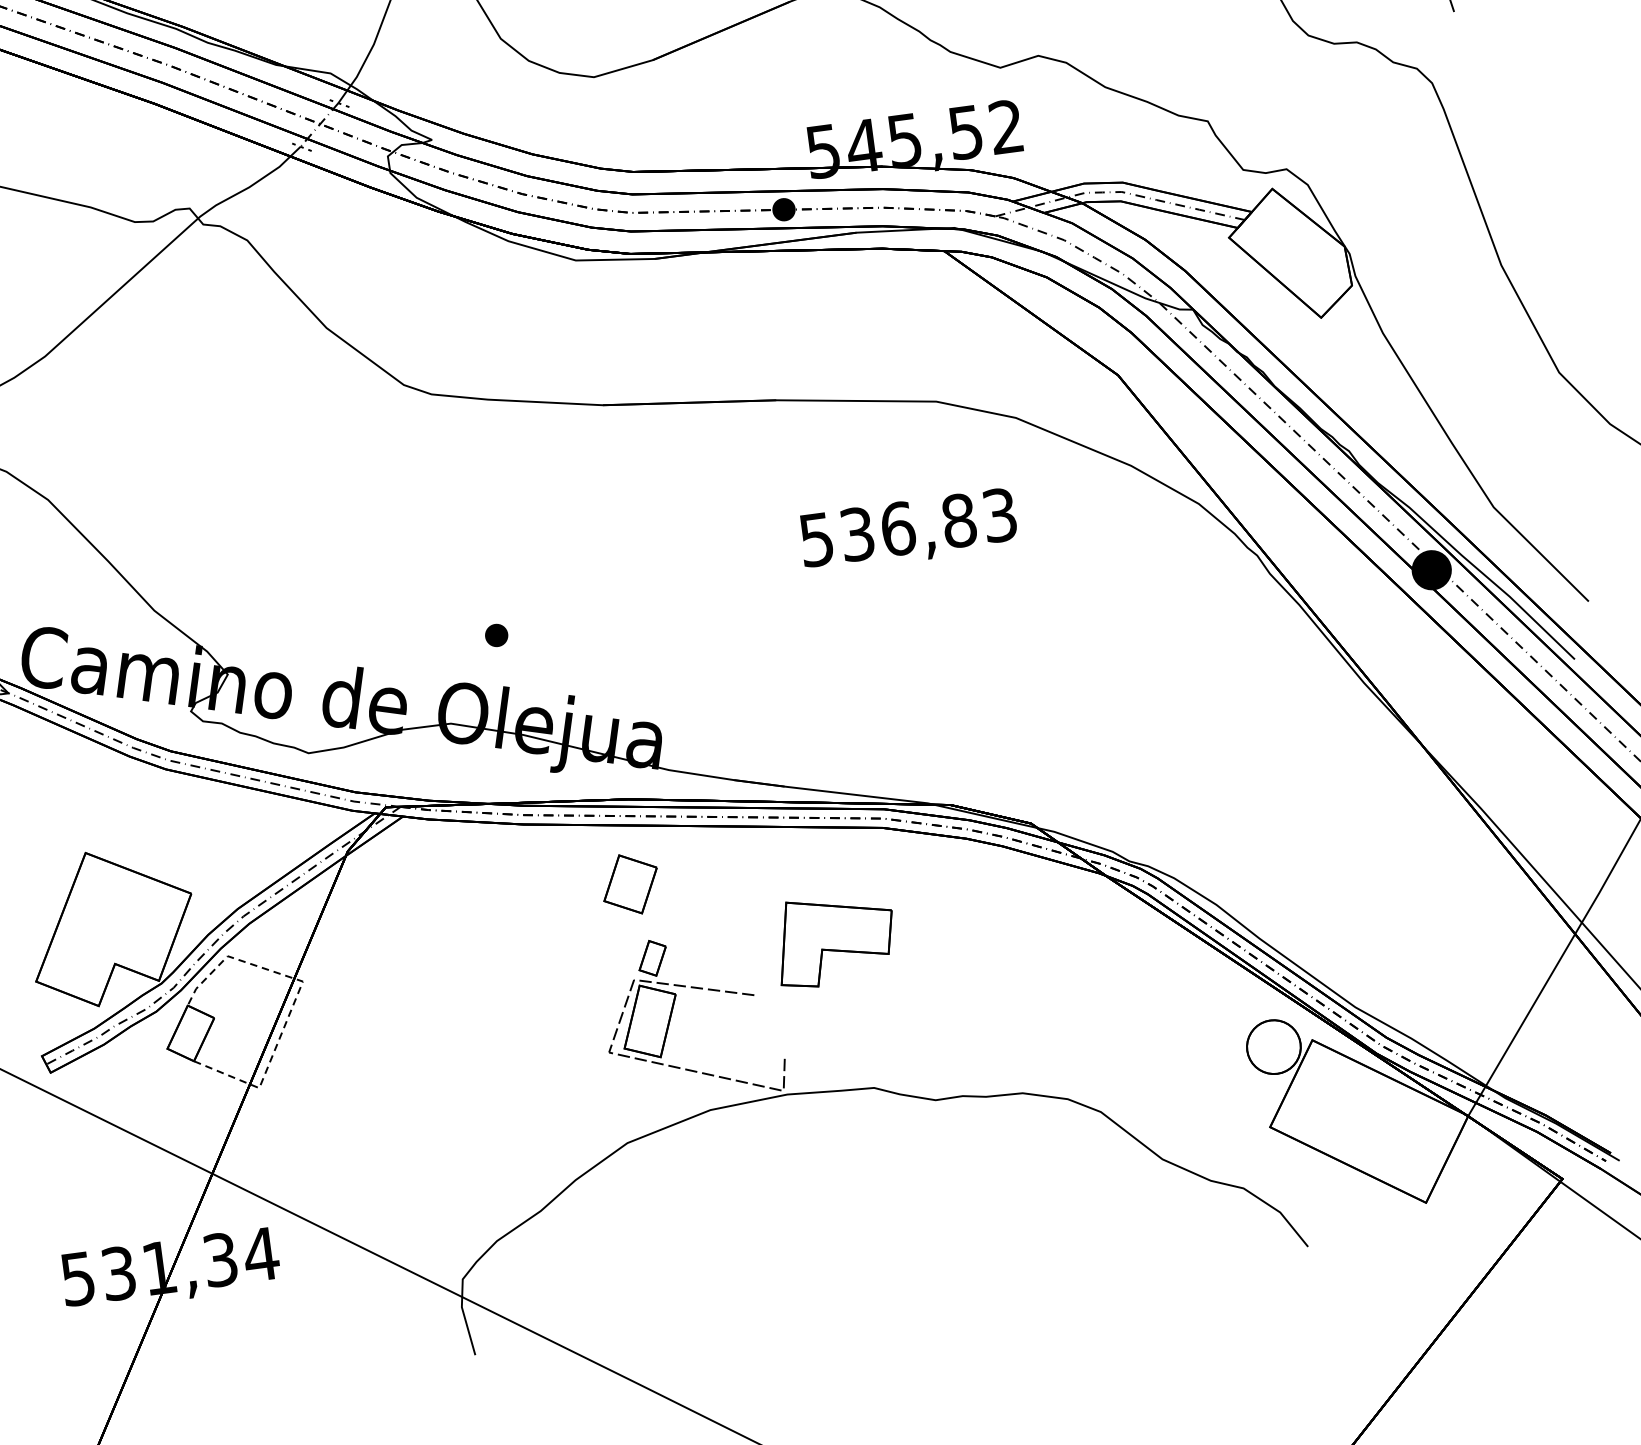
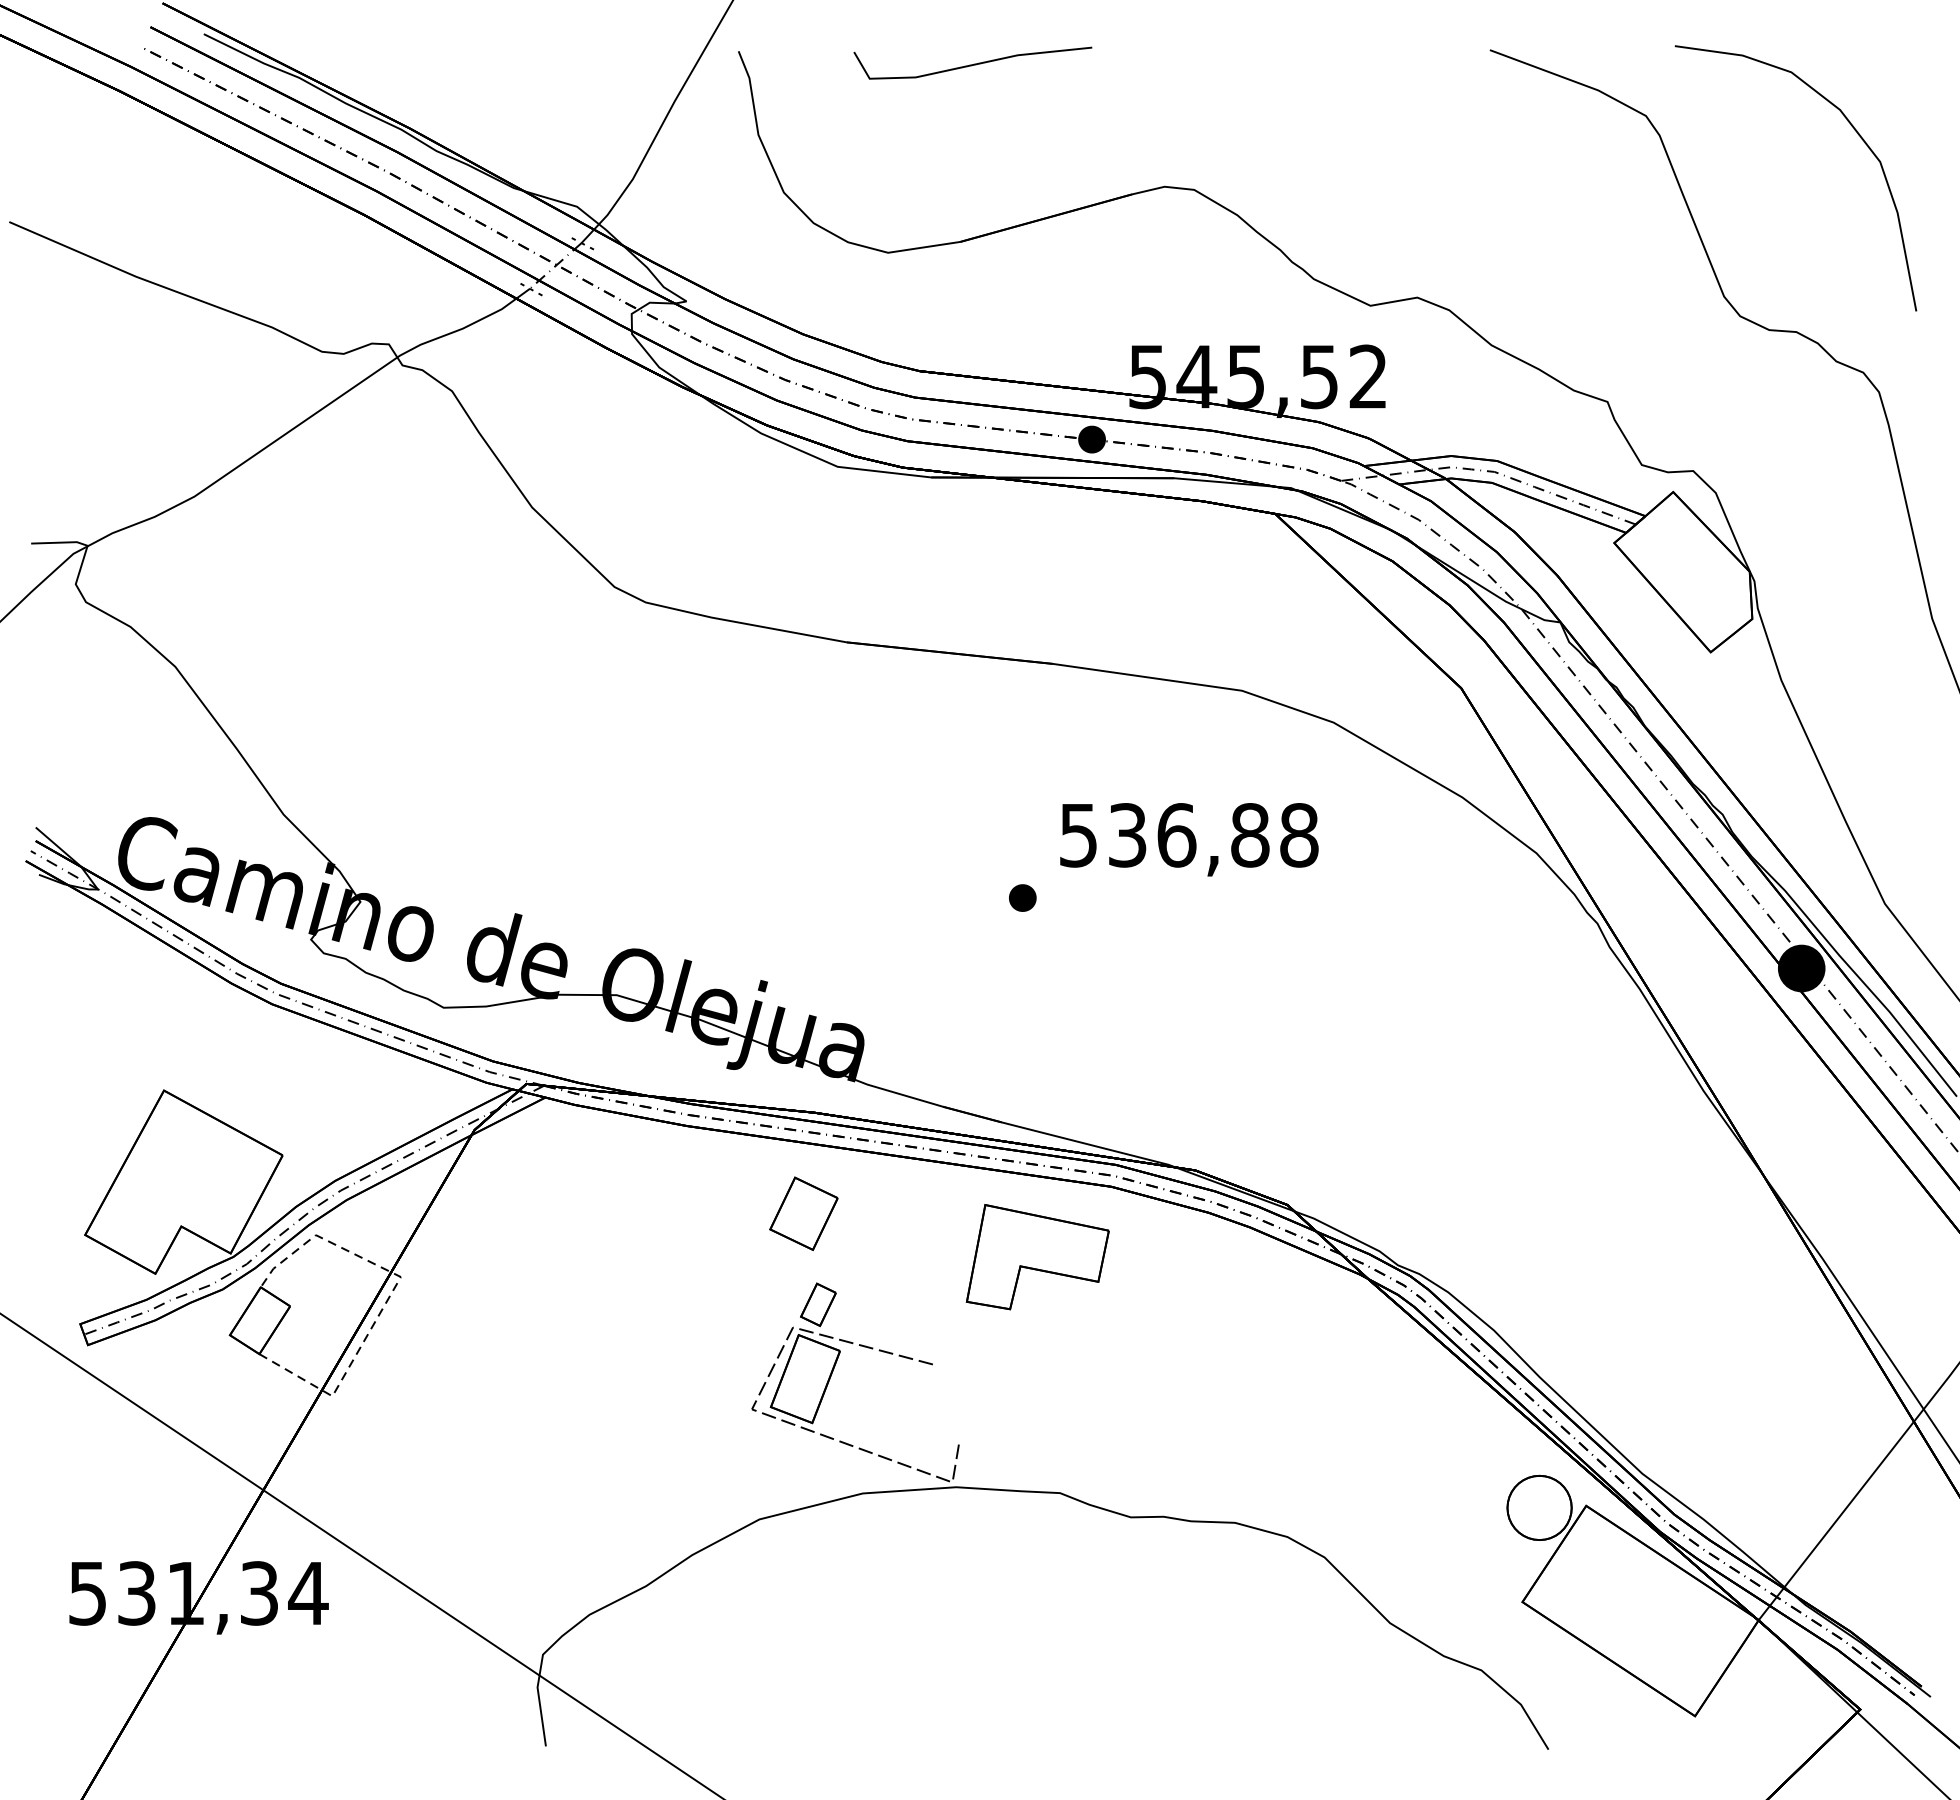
text: (1000, 515) -> (1299, 835), 536,83 -> 536,88
part: (496, 635) -> (1022, 897), moved
part: (835, 940) -> (1037, 1257), moved

